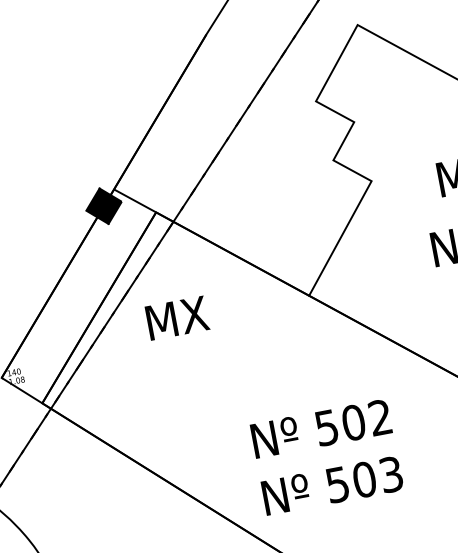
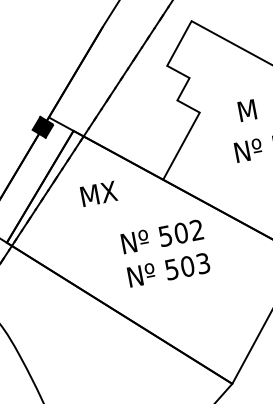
text: (176, 317) -> (98, 193), moved
text: (326, 457) -> (165, 253), moved

